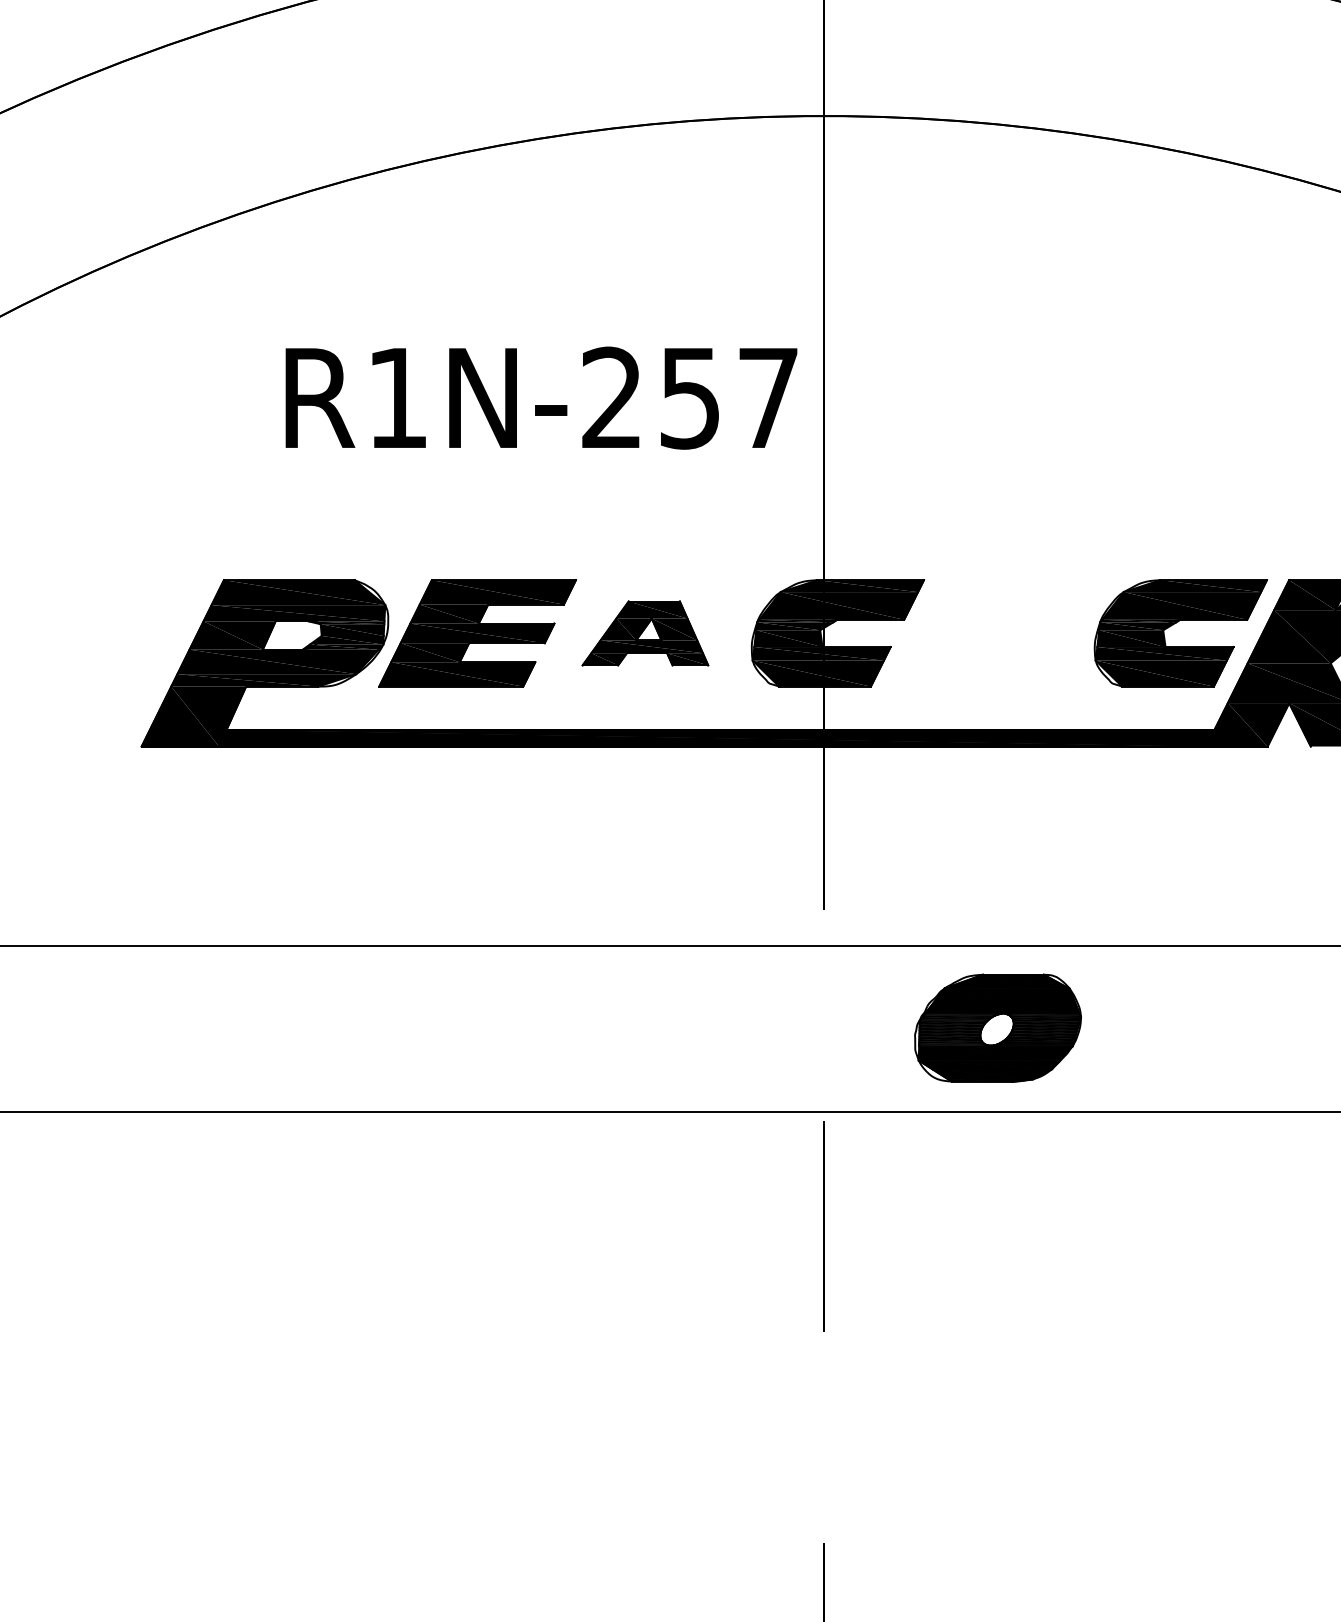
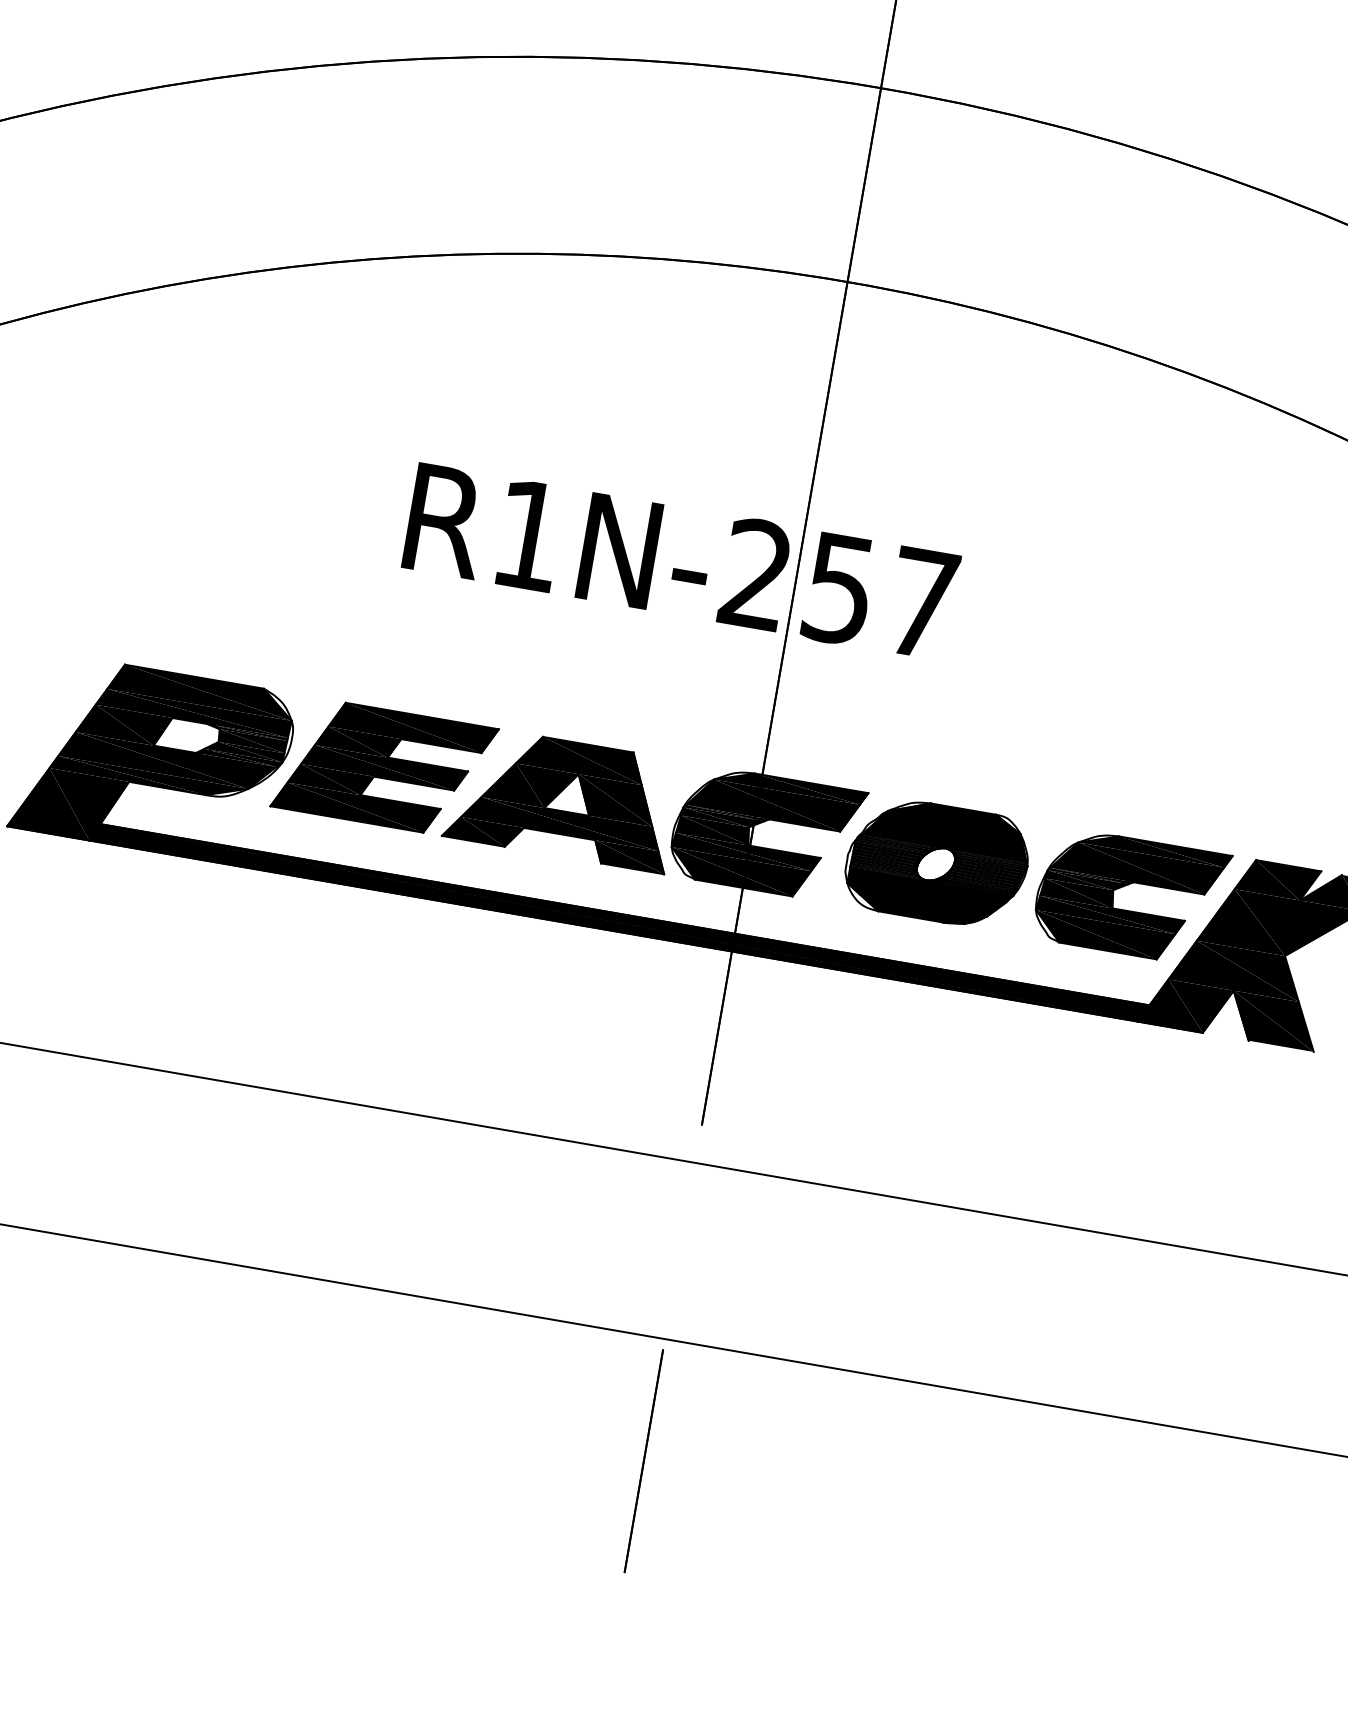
text: (541, 397) -> (681, 561), moved
part: (645, 633) -> (562, 798), size x1.67
part: (997, 1027) -> (936, 862), moved

